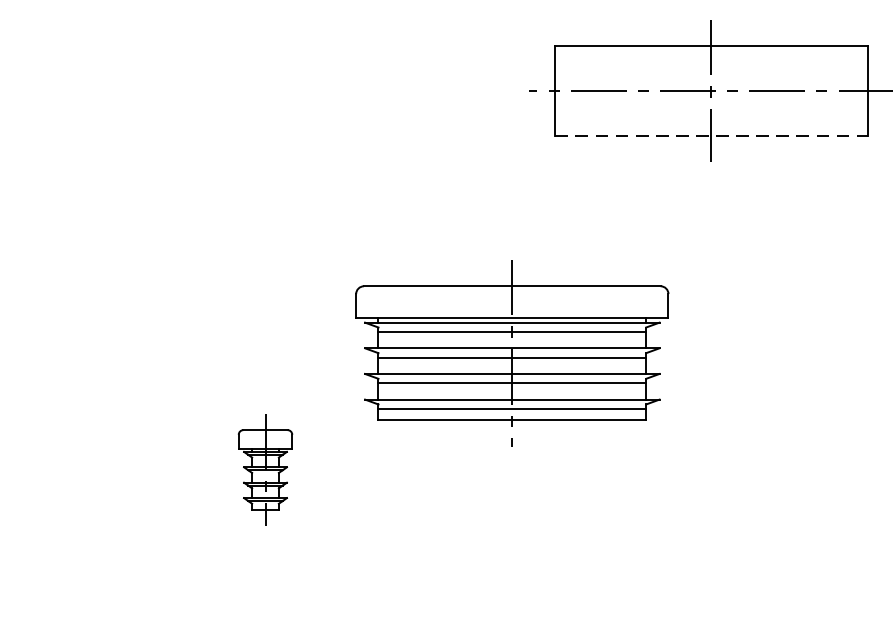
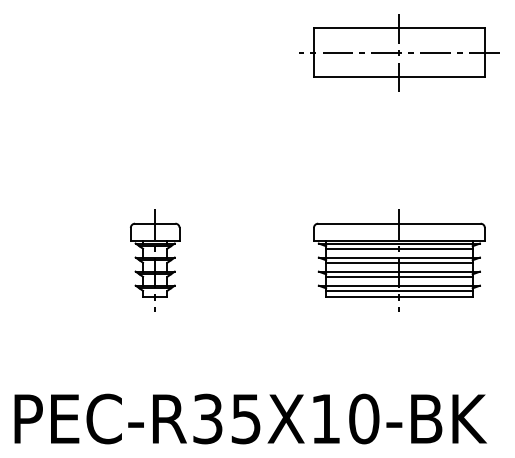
line: (711, 136) -> (399, 77), dashed -> solid
part: (512, 353) -> (399, 260), moved
part: (265, 470) -> (155, 260), size x1.67

